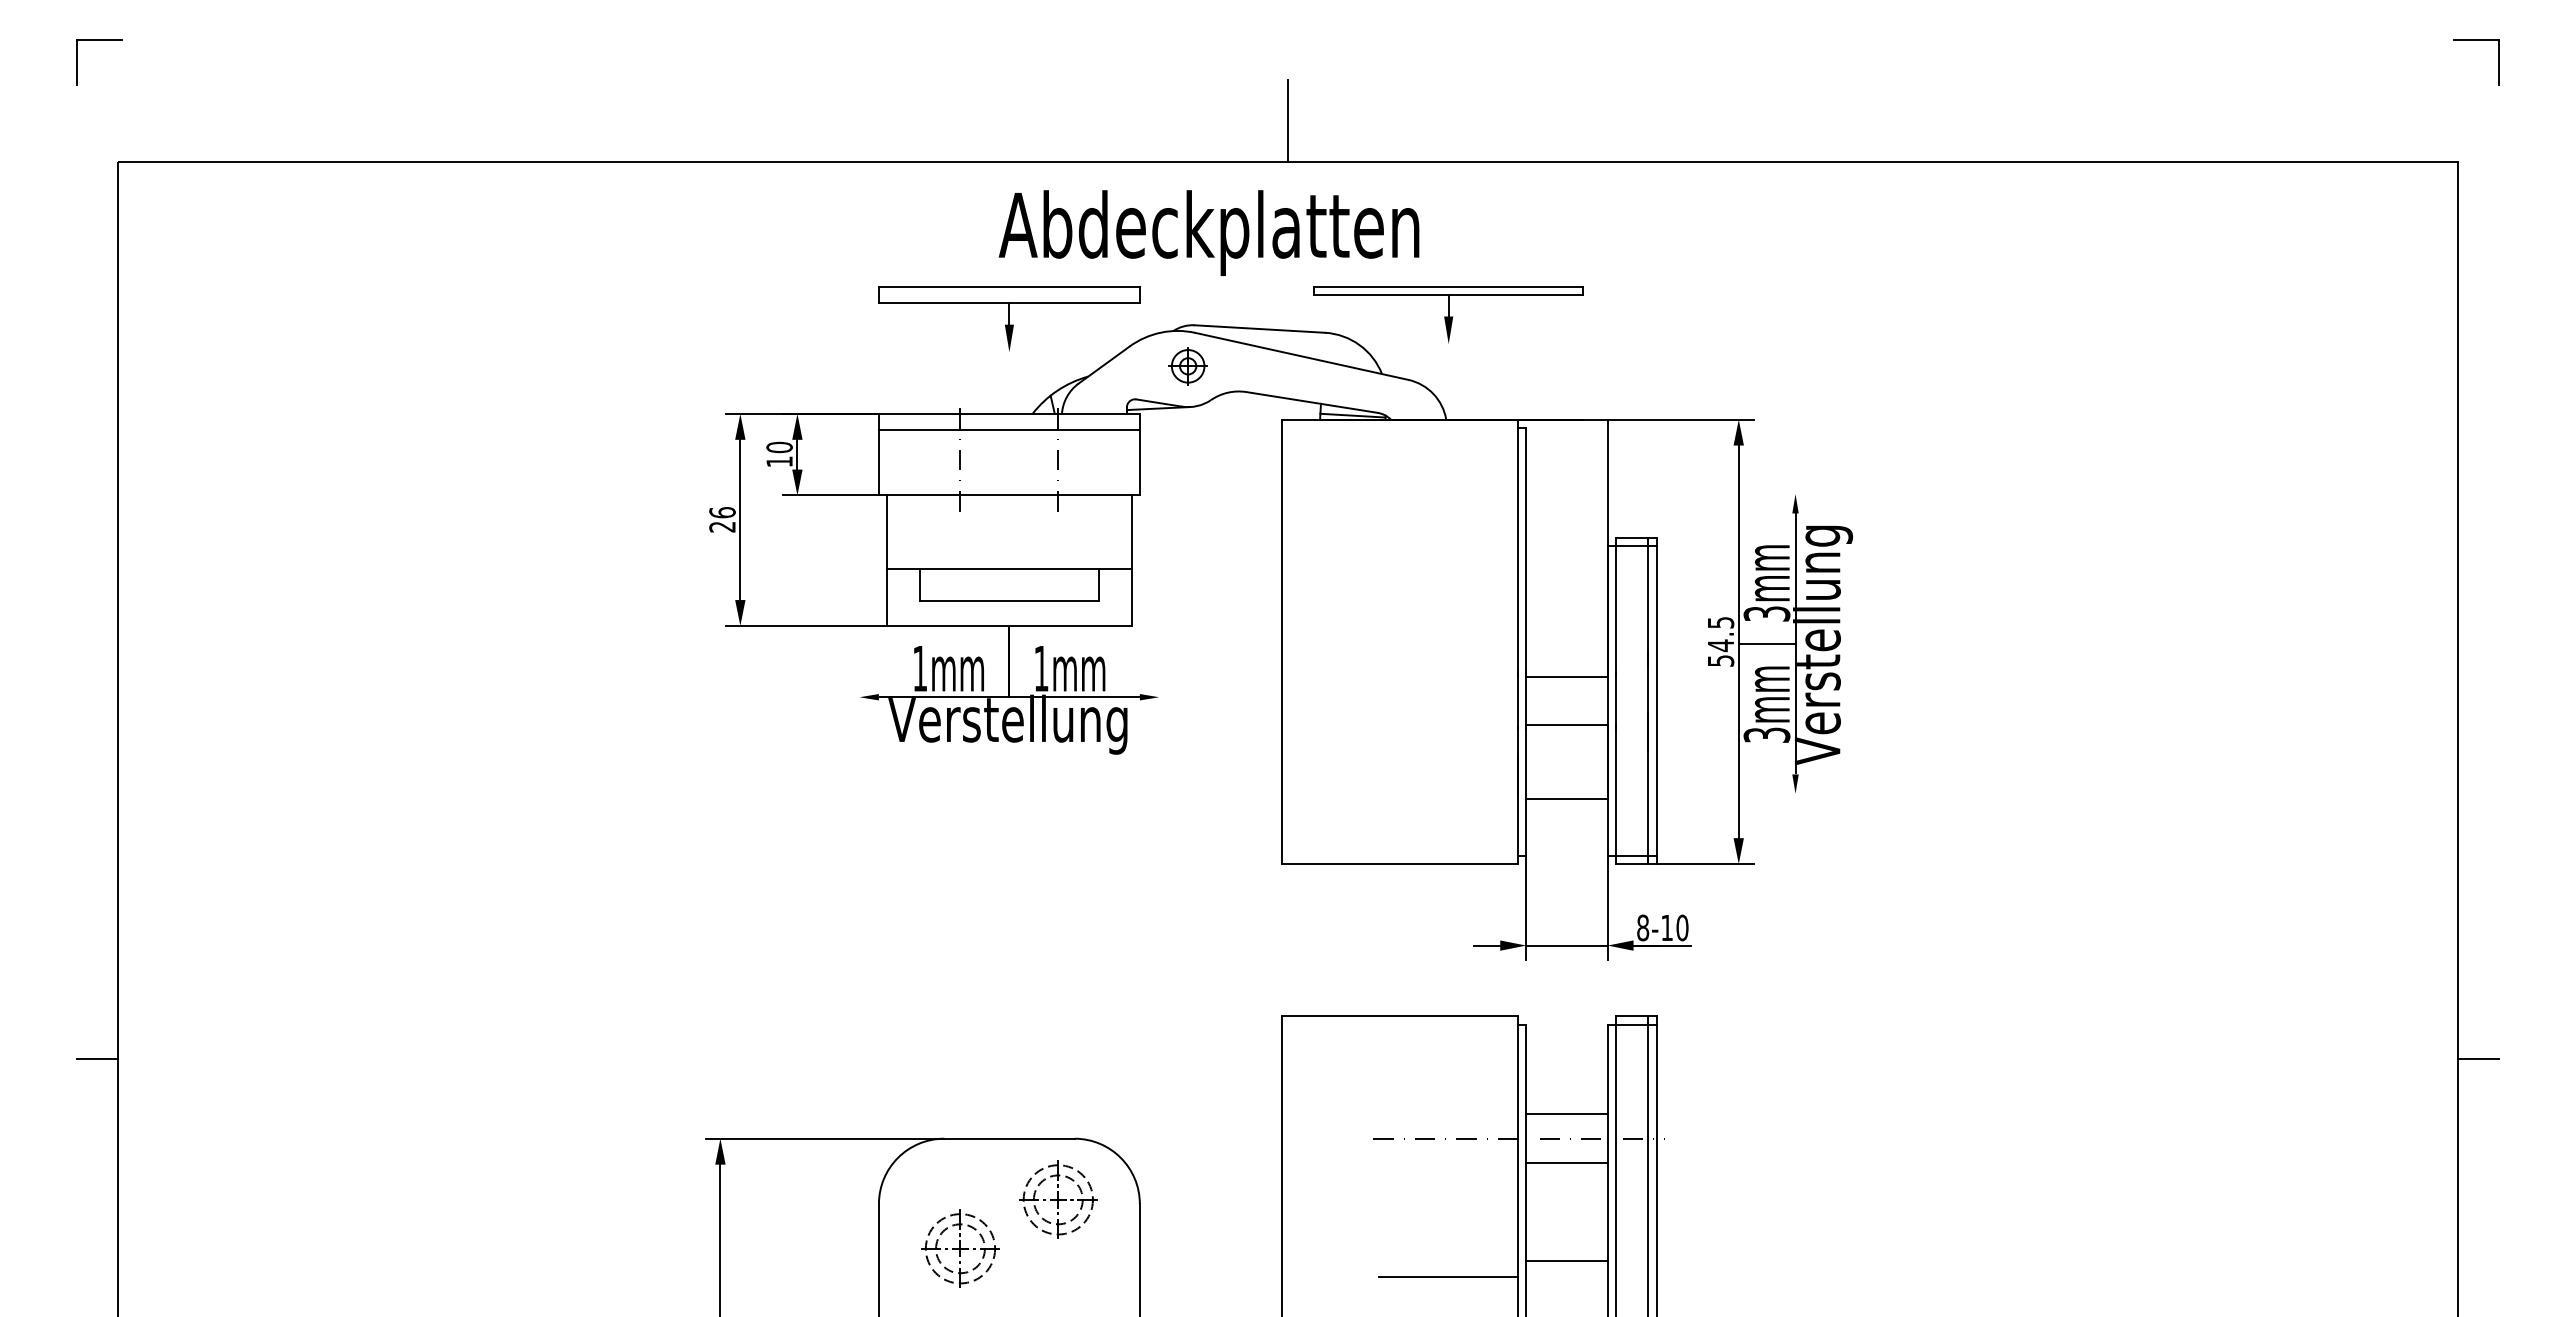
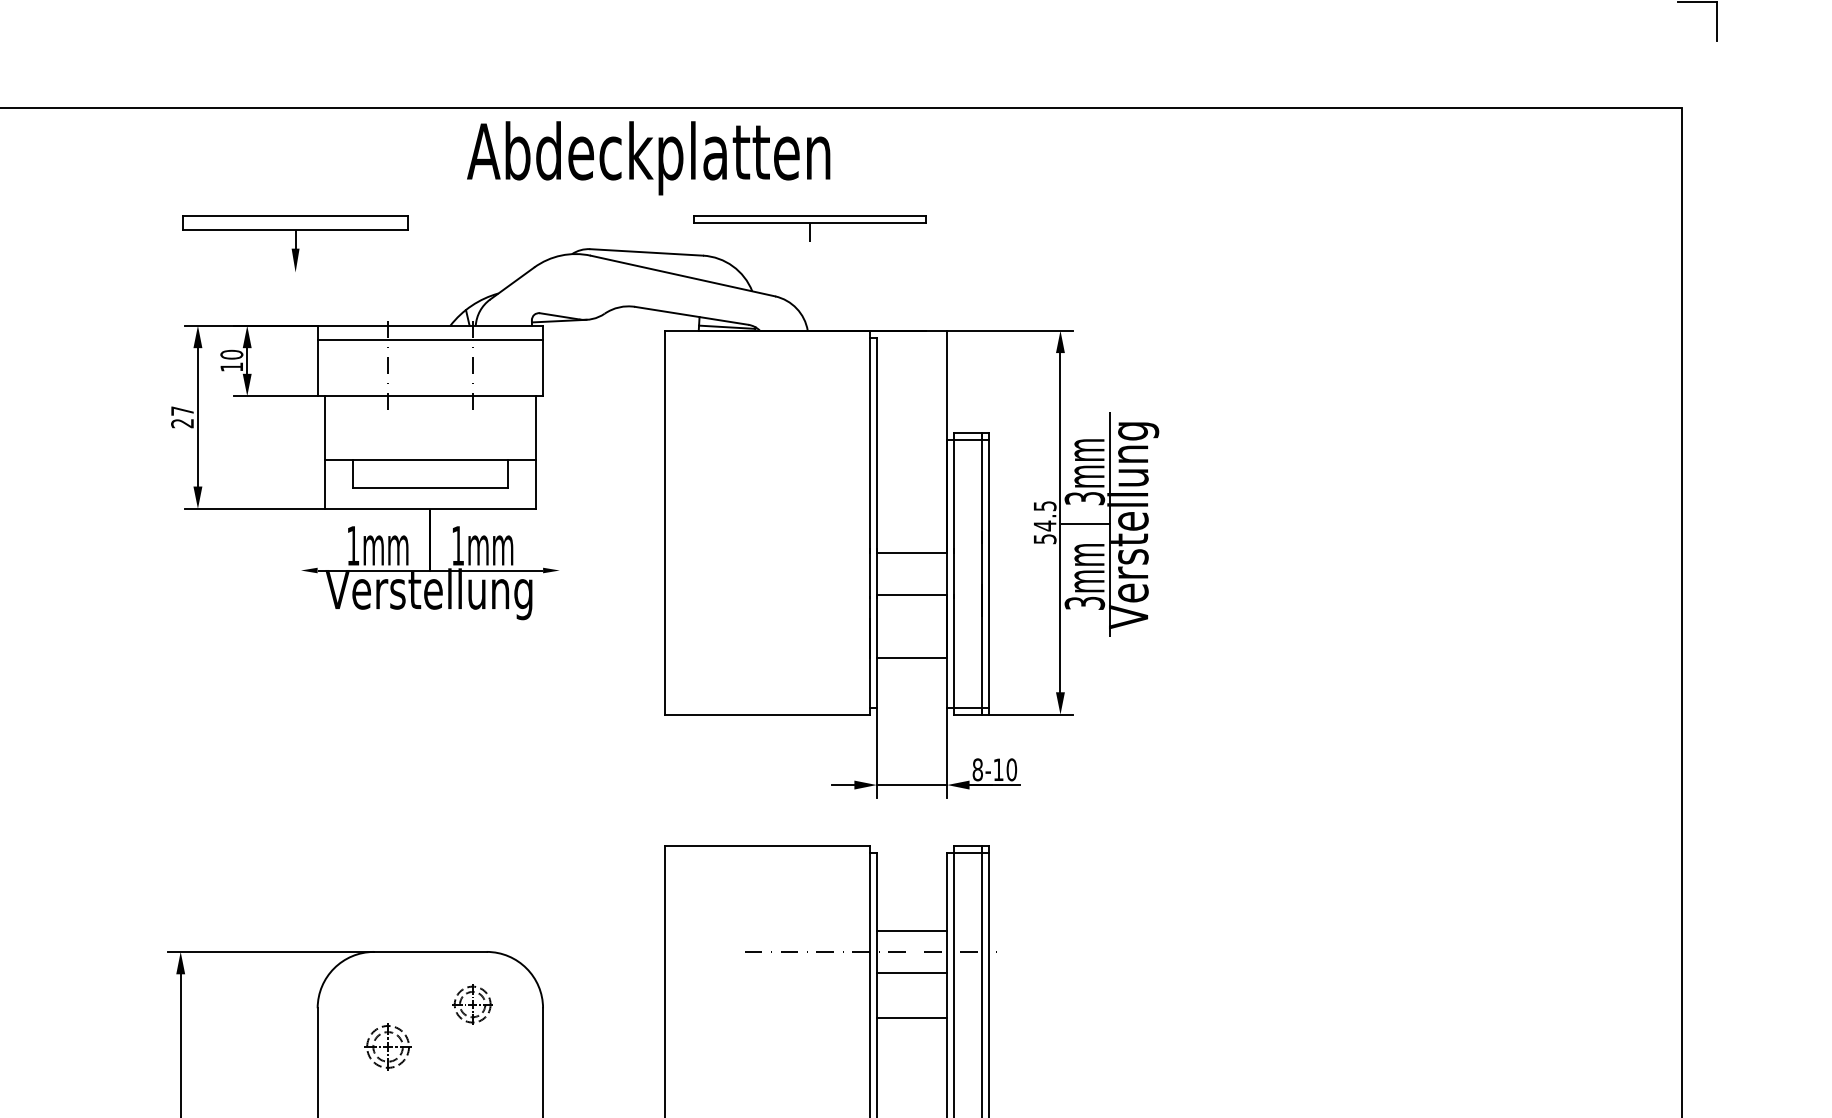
line: (1287, 120) -> (670, 72), removed
text: (1208, 232) -> (648, 157), moved
part: (1009, 318) -> (295, 243), moved
fill: (1448, 330) -> (809, 253), removed
part: (1187, 366) -> (584, 284), removed
fill: (1795, 503) -> (1109, 403), removed
text: (722, 512) -> (182, 410), 26 -> 27
fill: (1795, 783) -> (1109, 645), removed
line: (2477, 1058) -> (1698, 882), removed
part: (1058, 1199) -> (472, 1004), size x0.6
part: (960, 1248) -> (388, 1046), size x0.7
line: (1566, 1260) -> (911, 1017), moved
line: (1448, 1277) -> (809, 1071), removed

